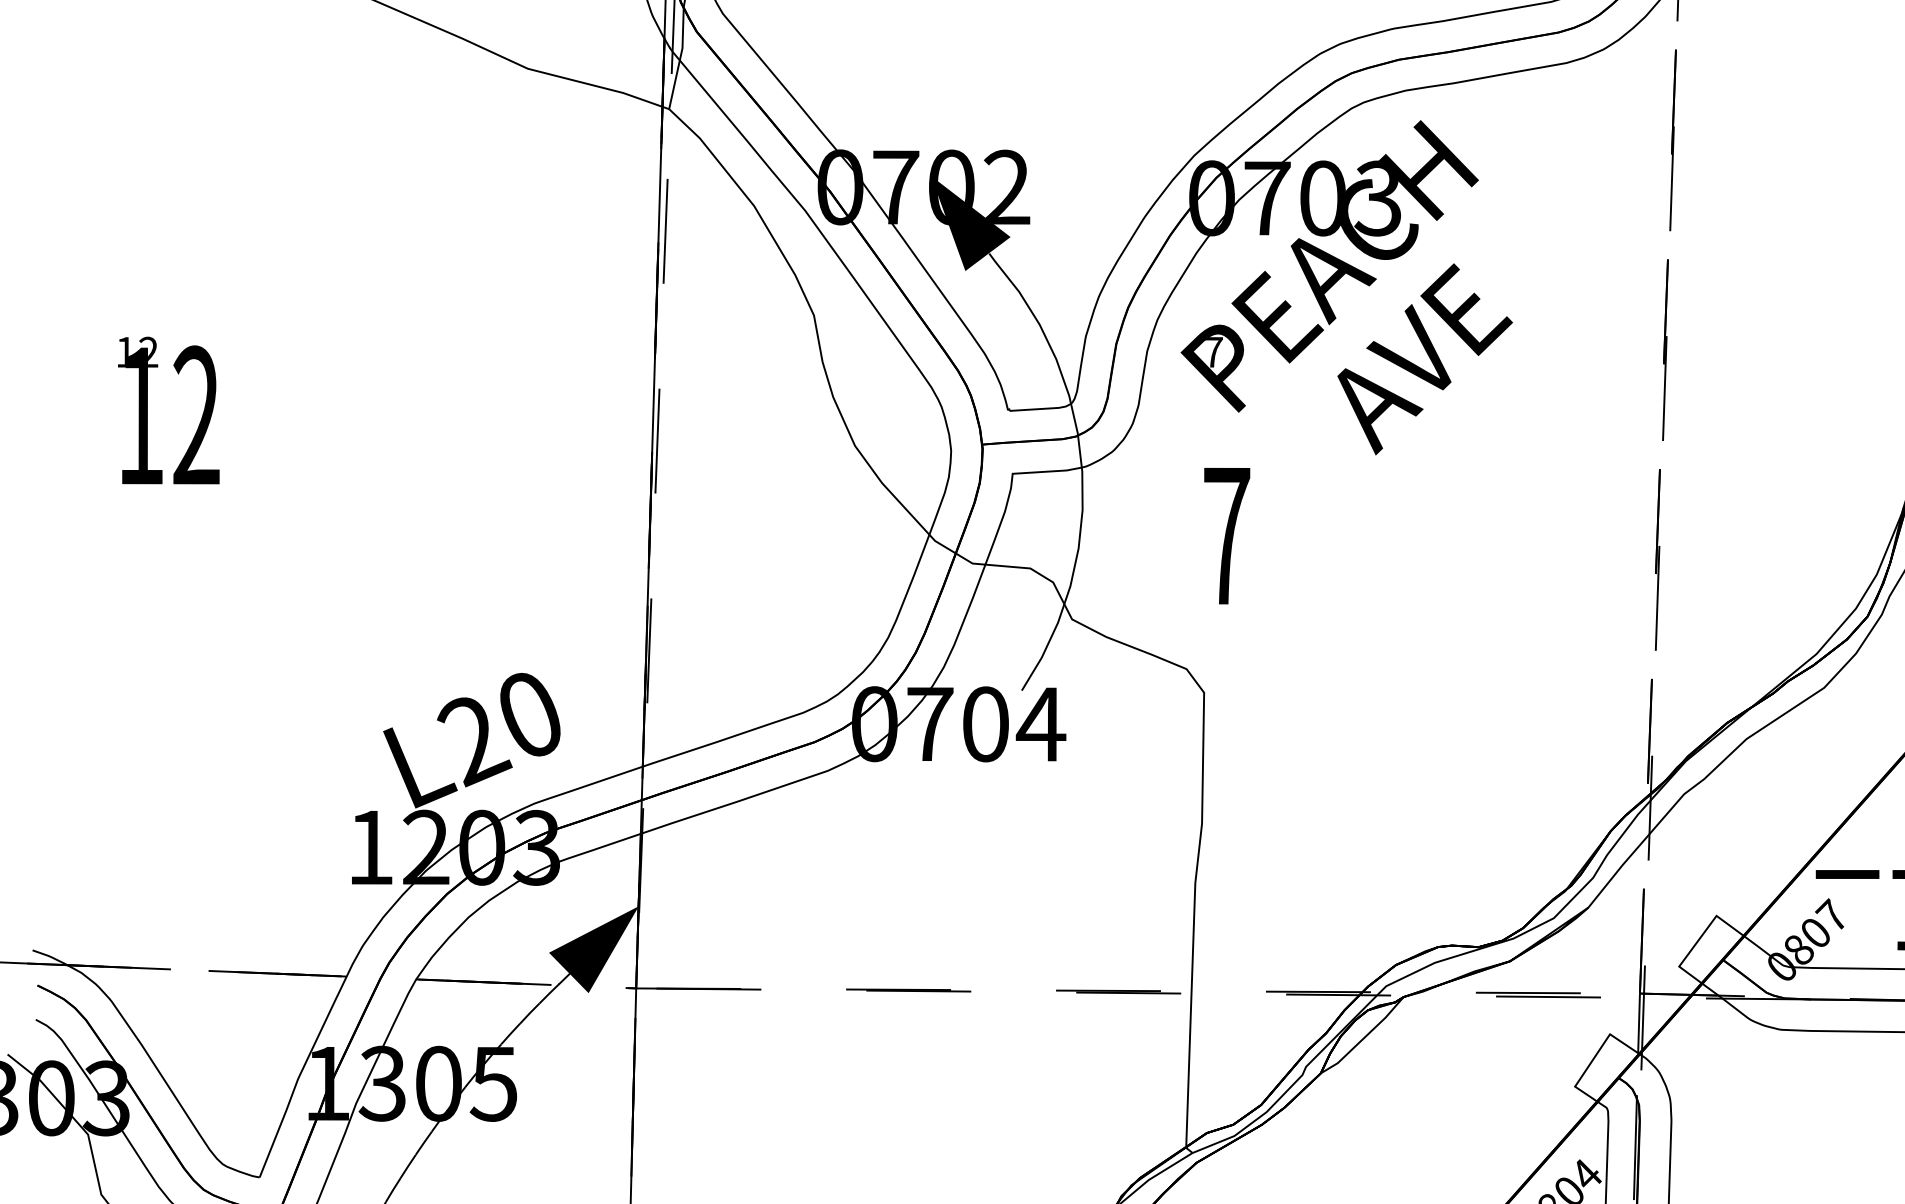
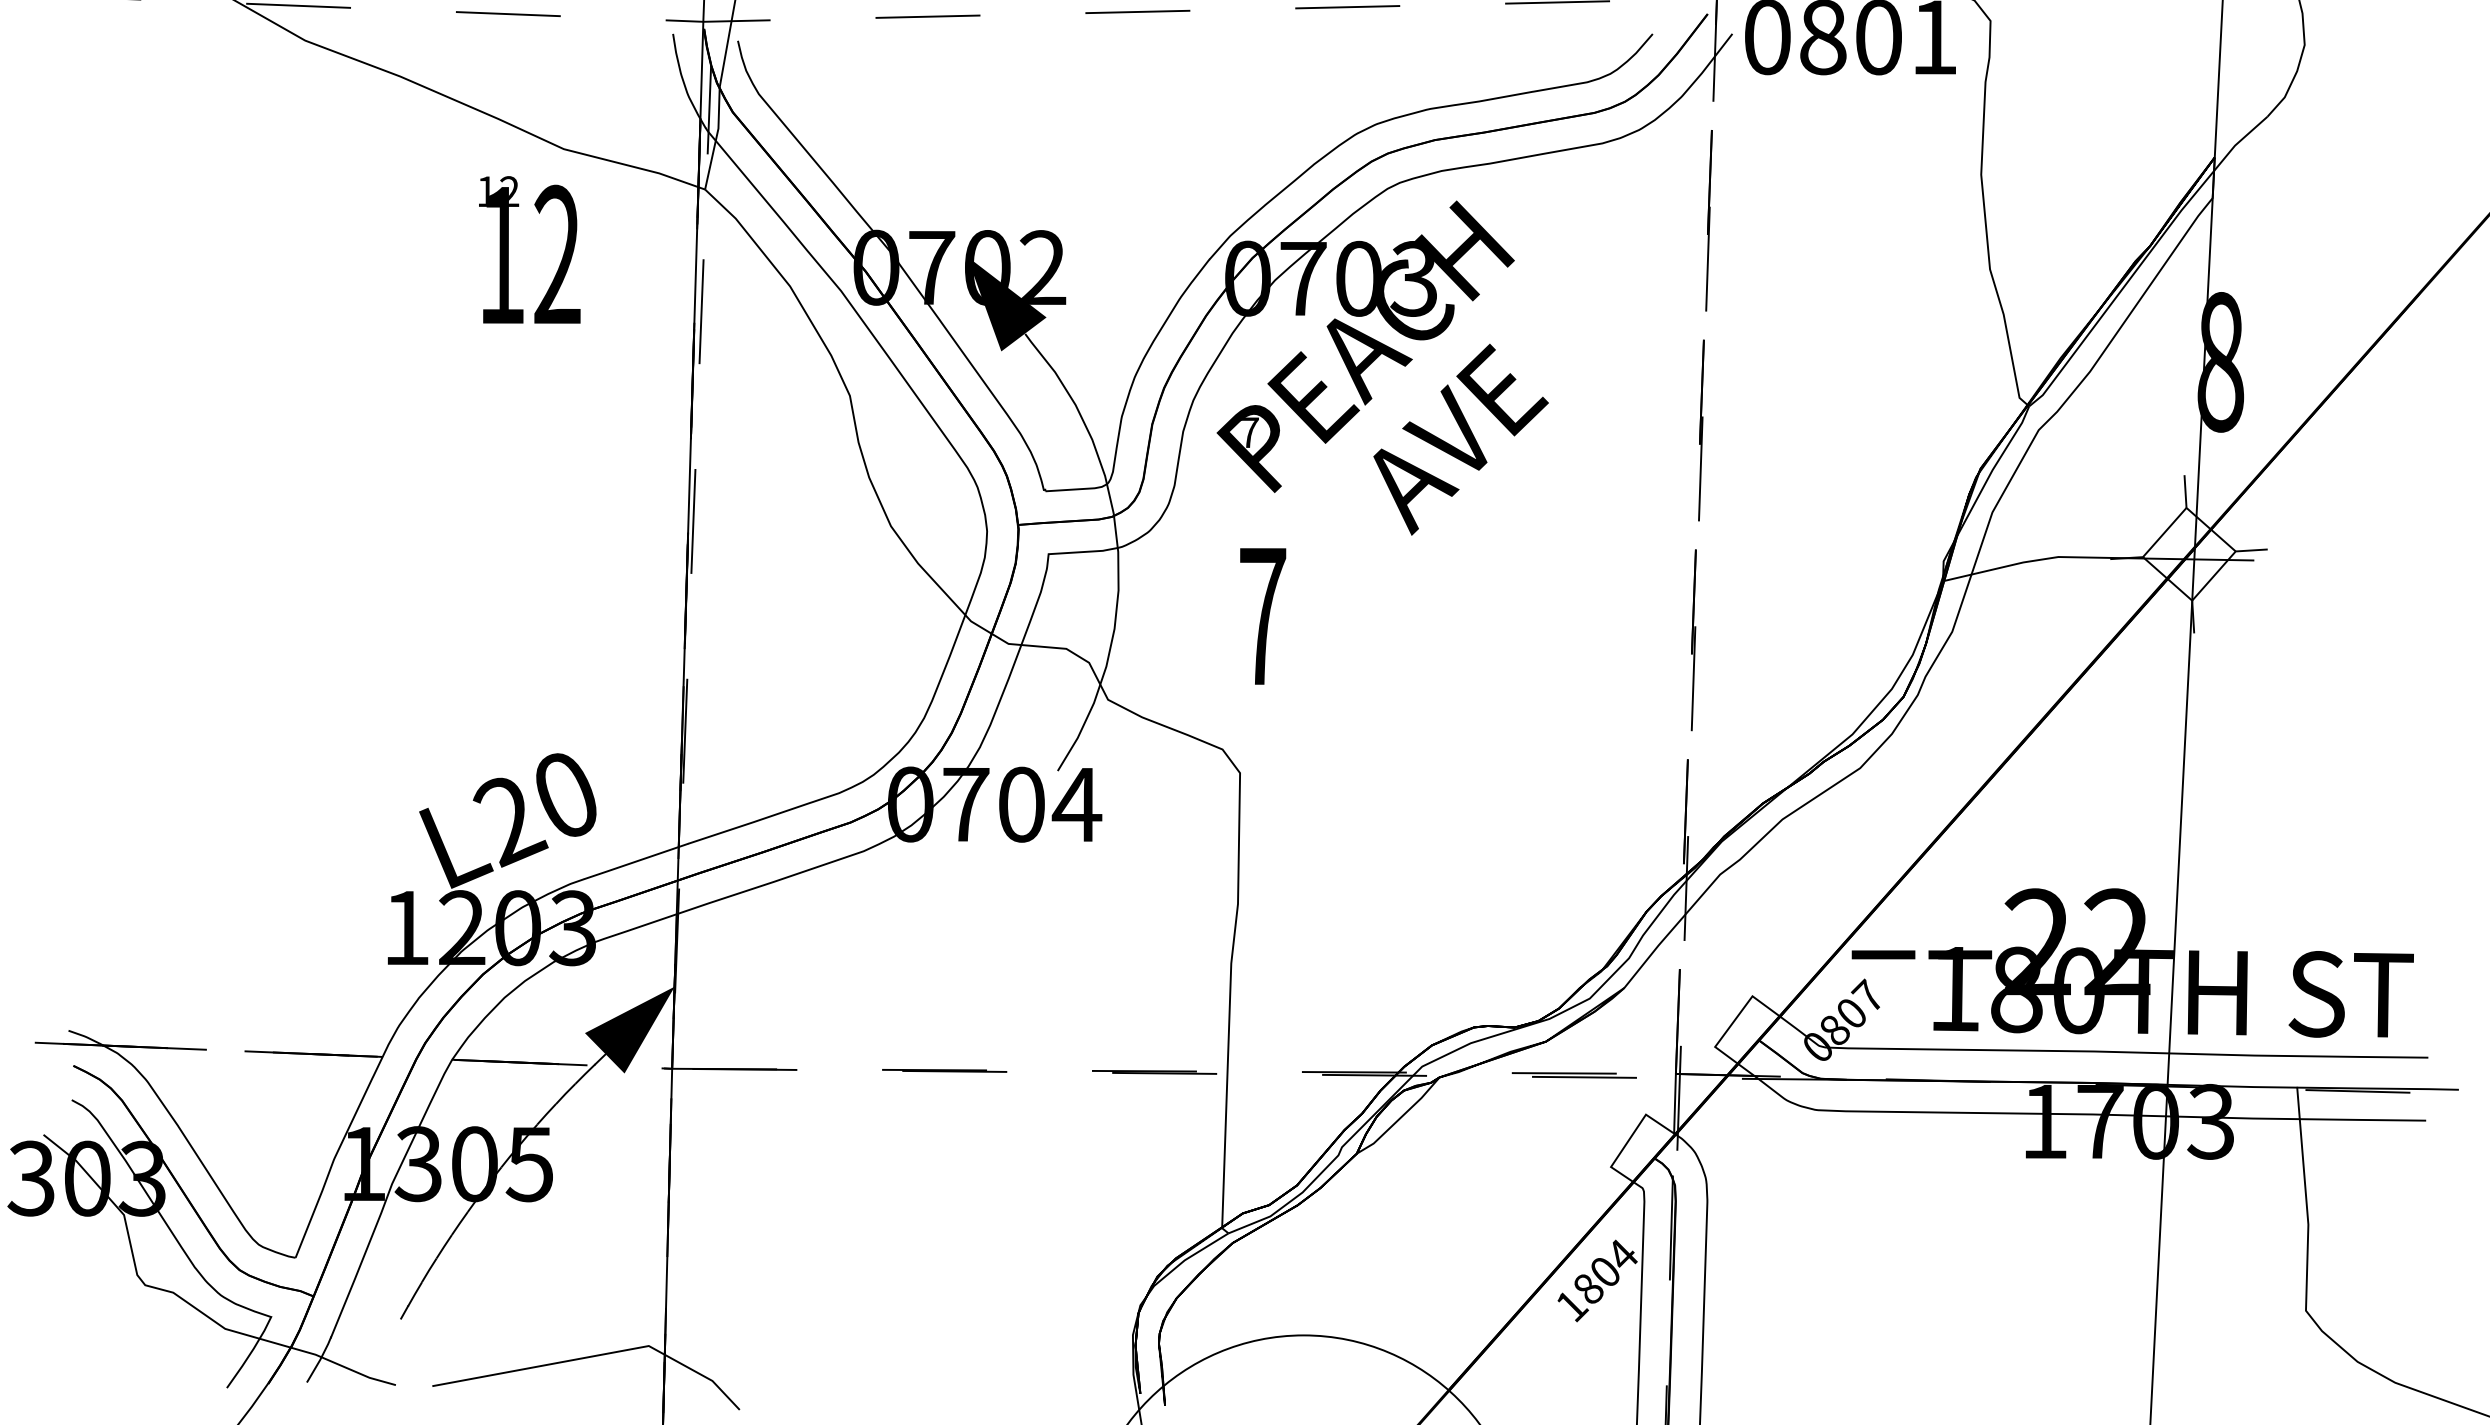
text: (168, 410) -> (529, 249), moved

